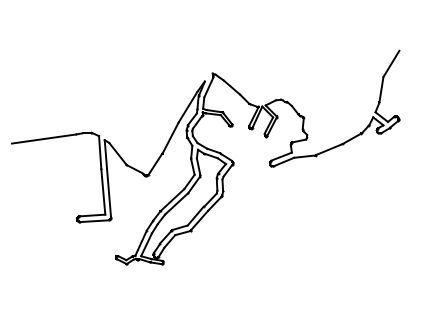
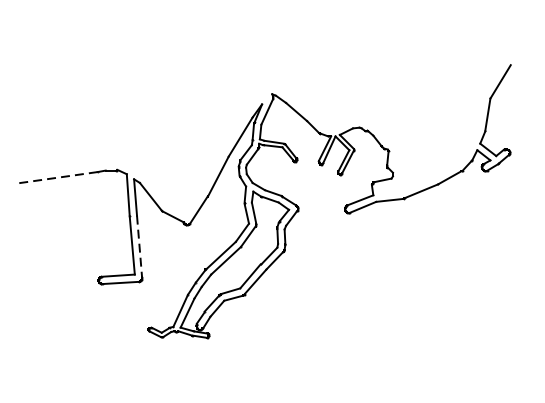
line: (43, 139) -> (55, 178), solid -> dashed
line: (109, 193) -> (140, 247), solid -> dashed

